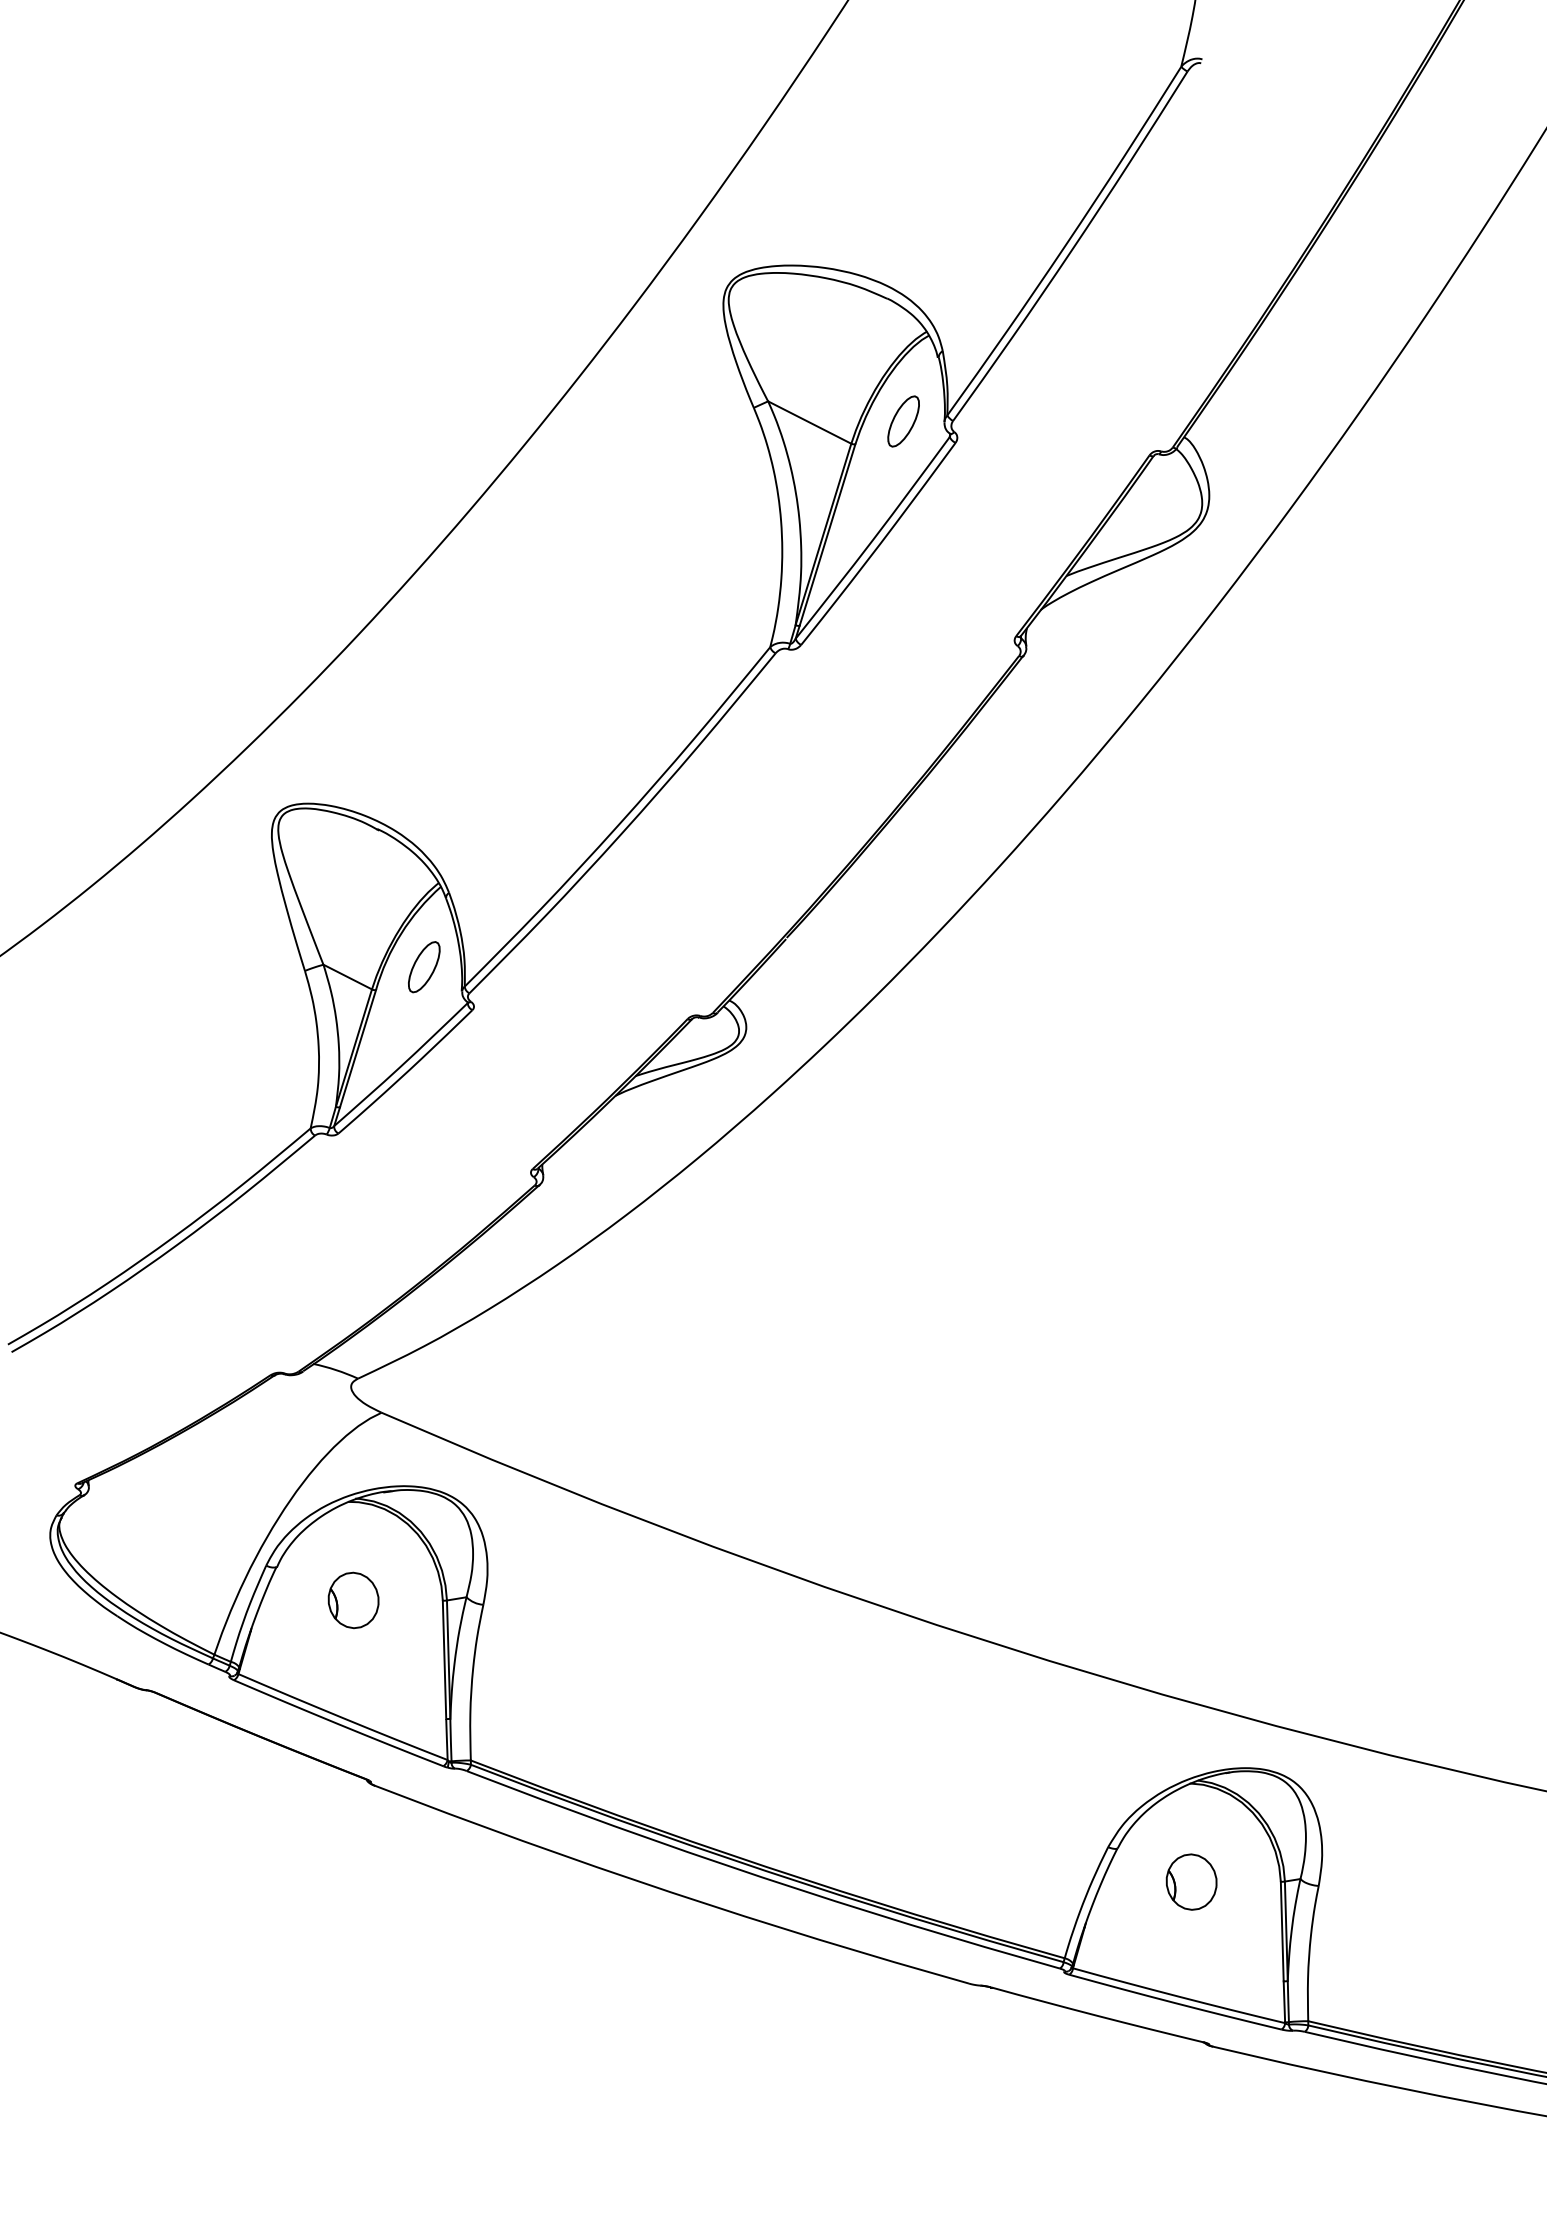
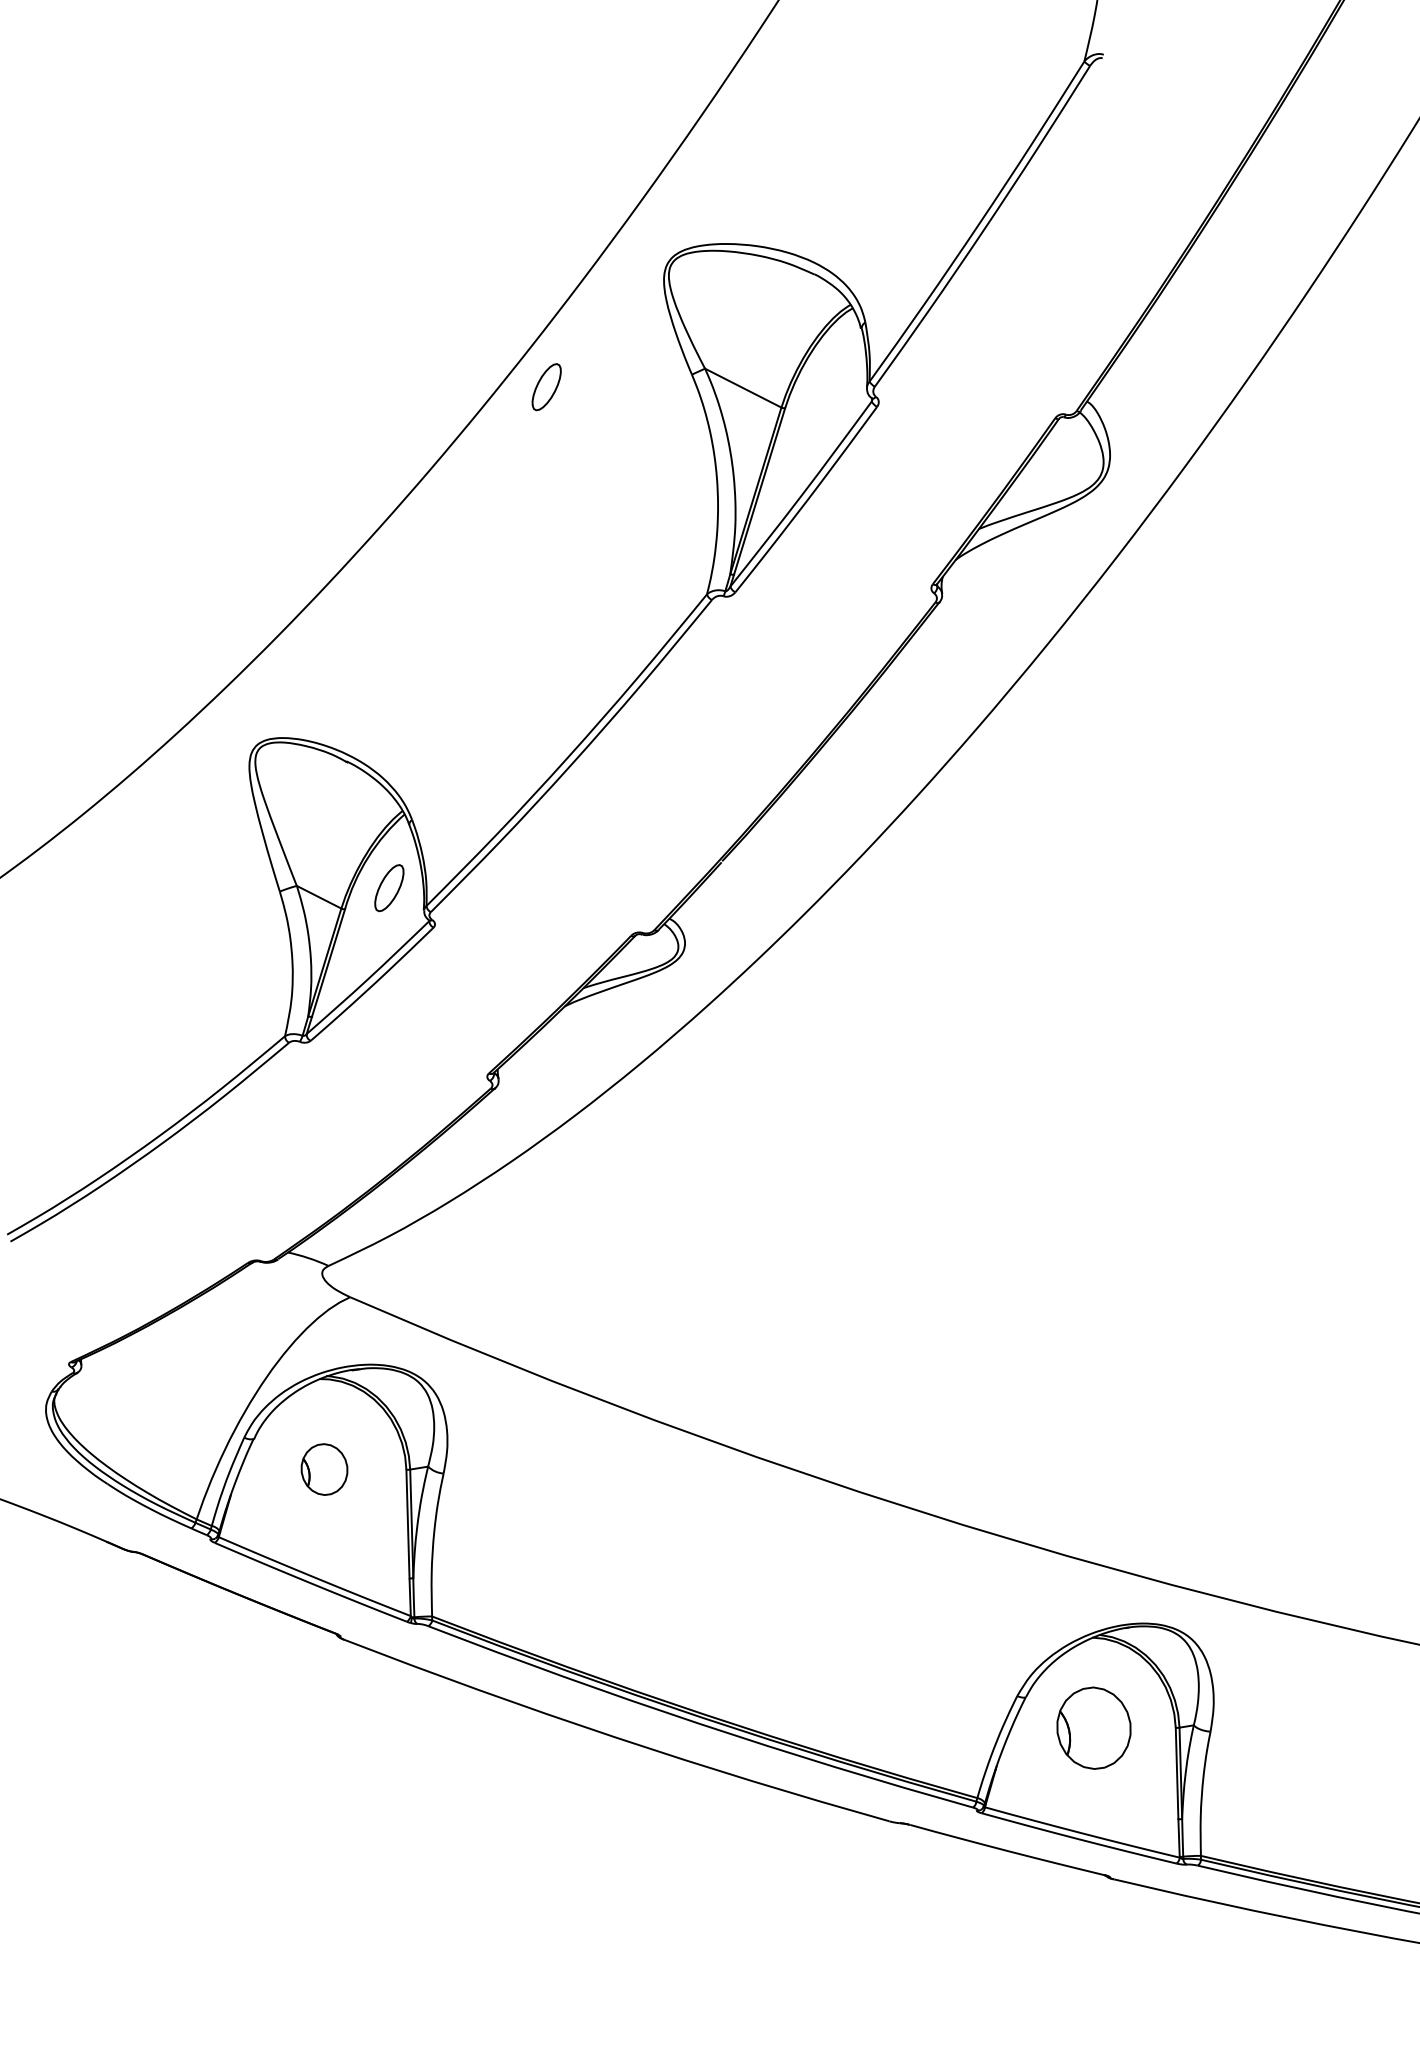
part: (903, 421) -> (546, 387), moved
part: (1191, 1881) -> (1093, 1727), size x1.6

